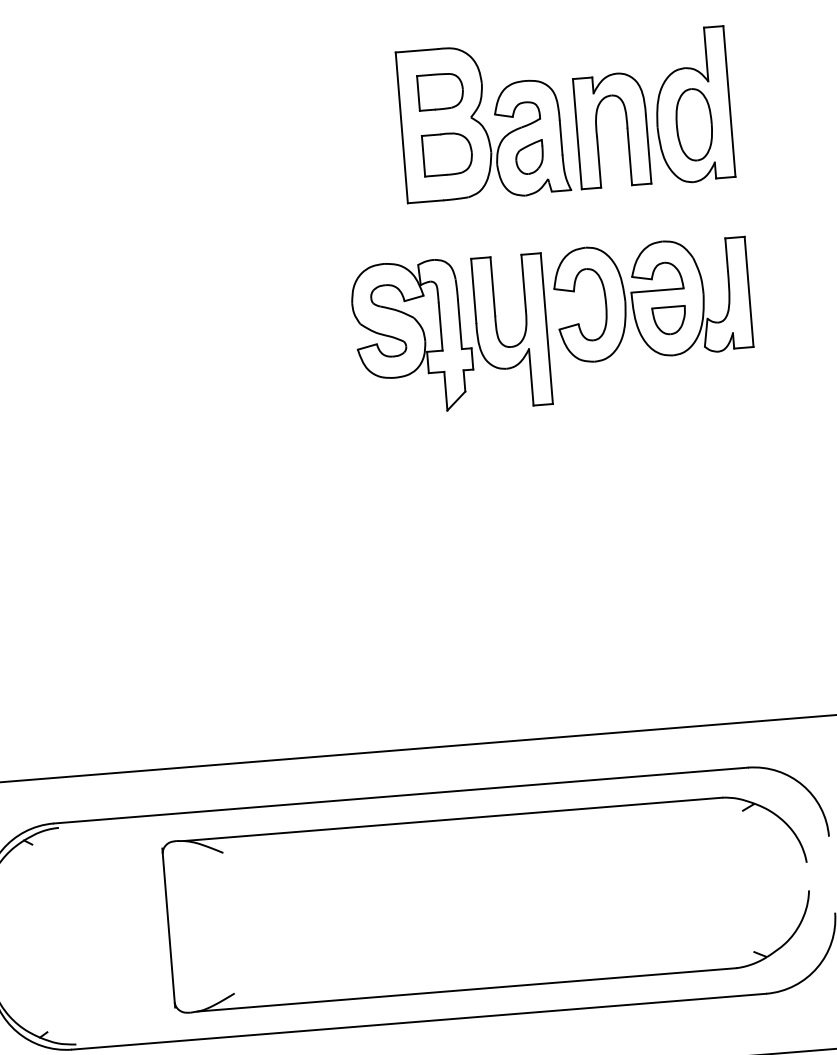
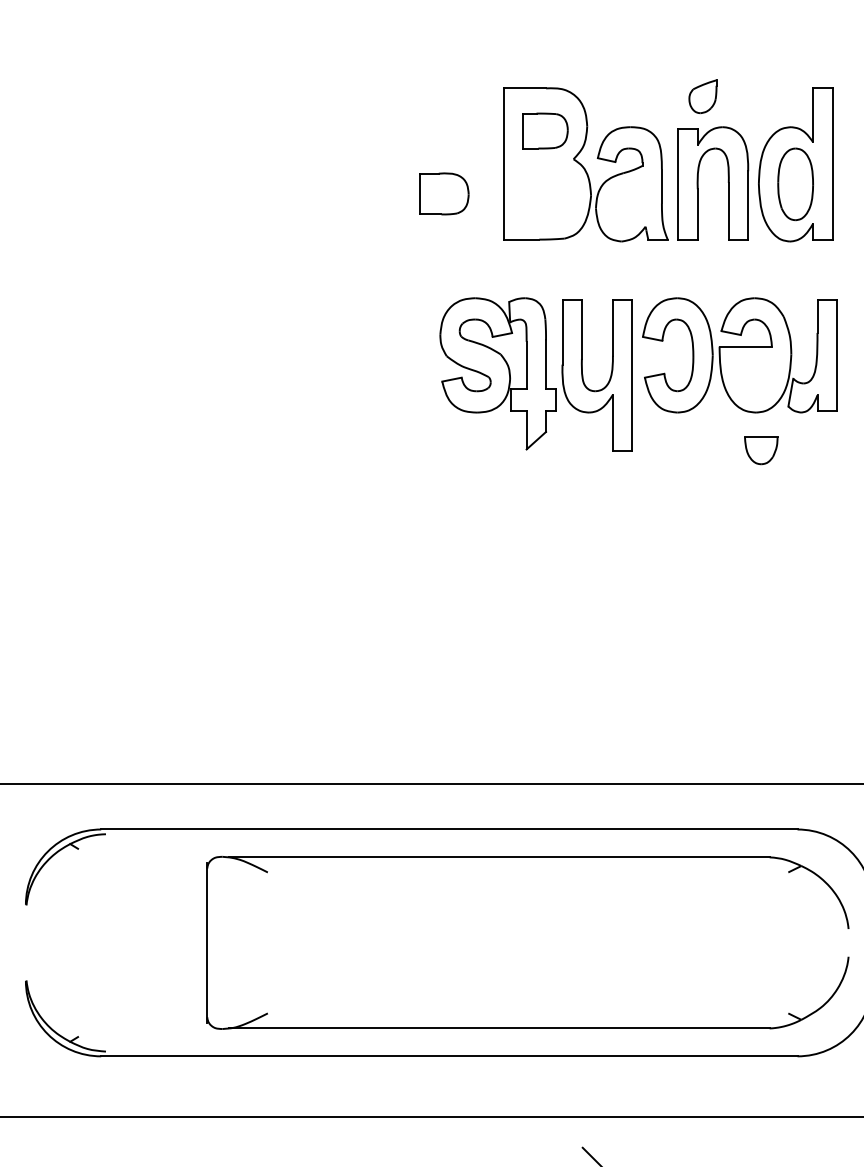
part: (447, 153) -> (444, 193), moved
part: (529, 157) -> (702, 96), moved
part: (669, 320) -> (761, 450), moved

